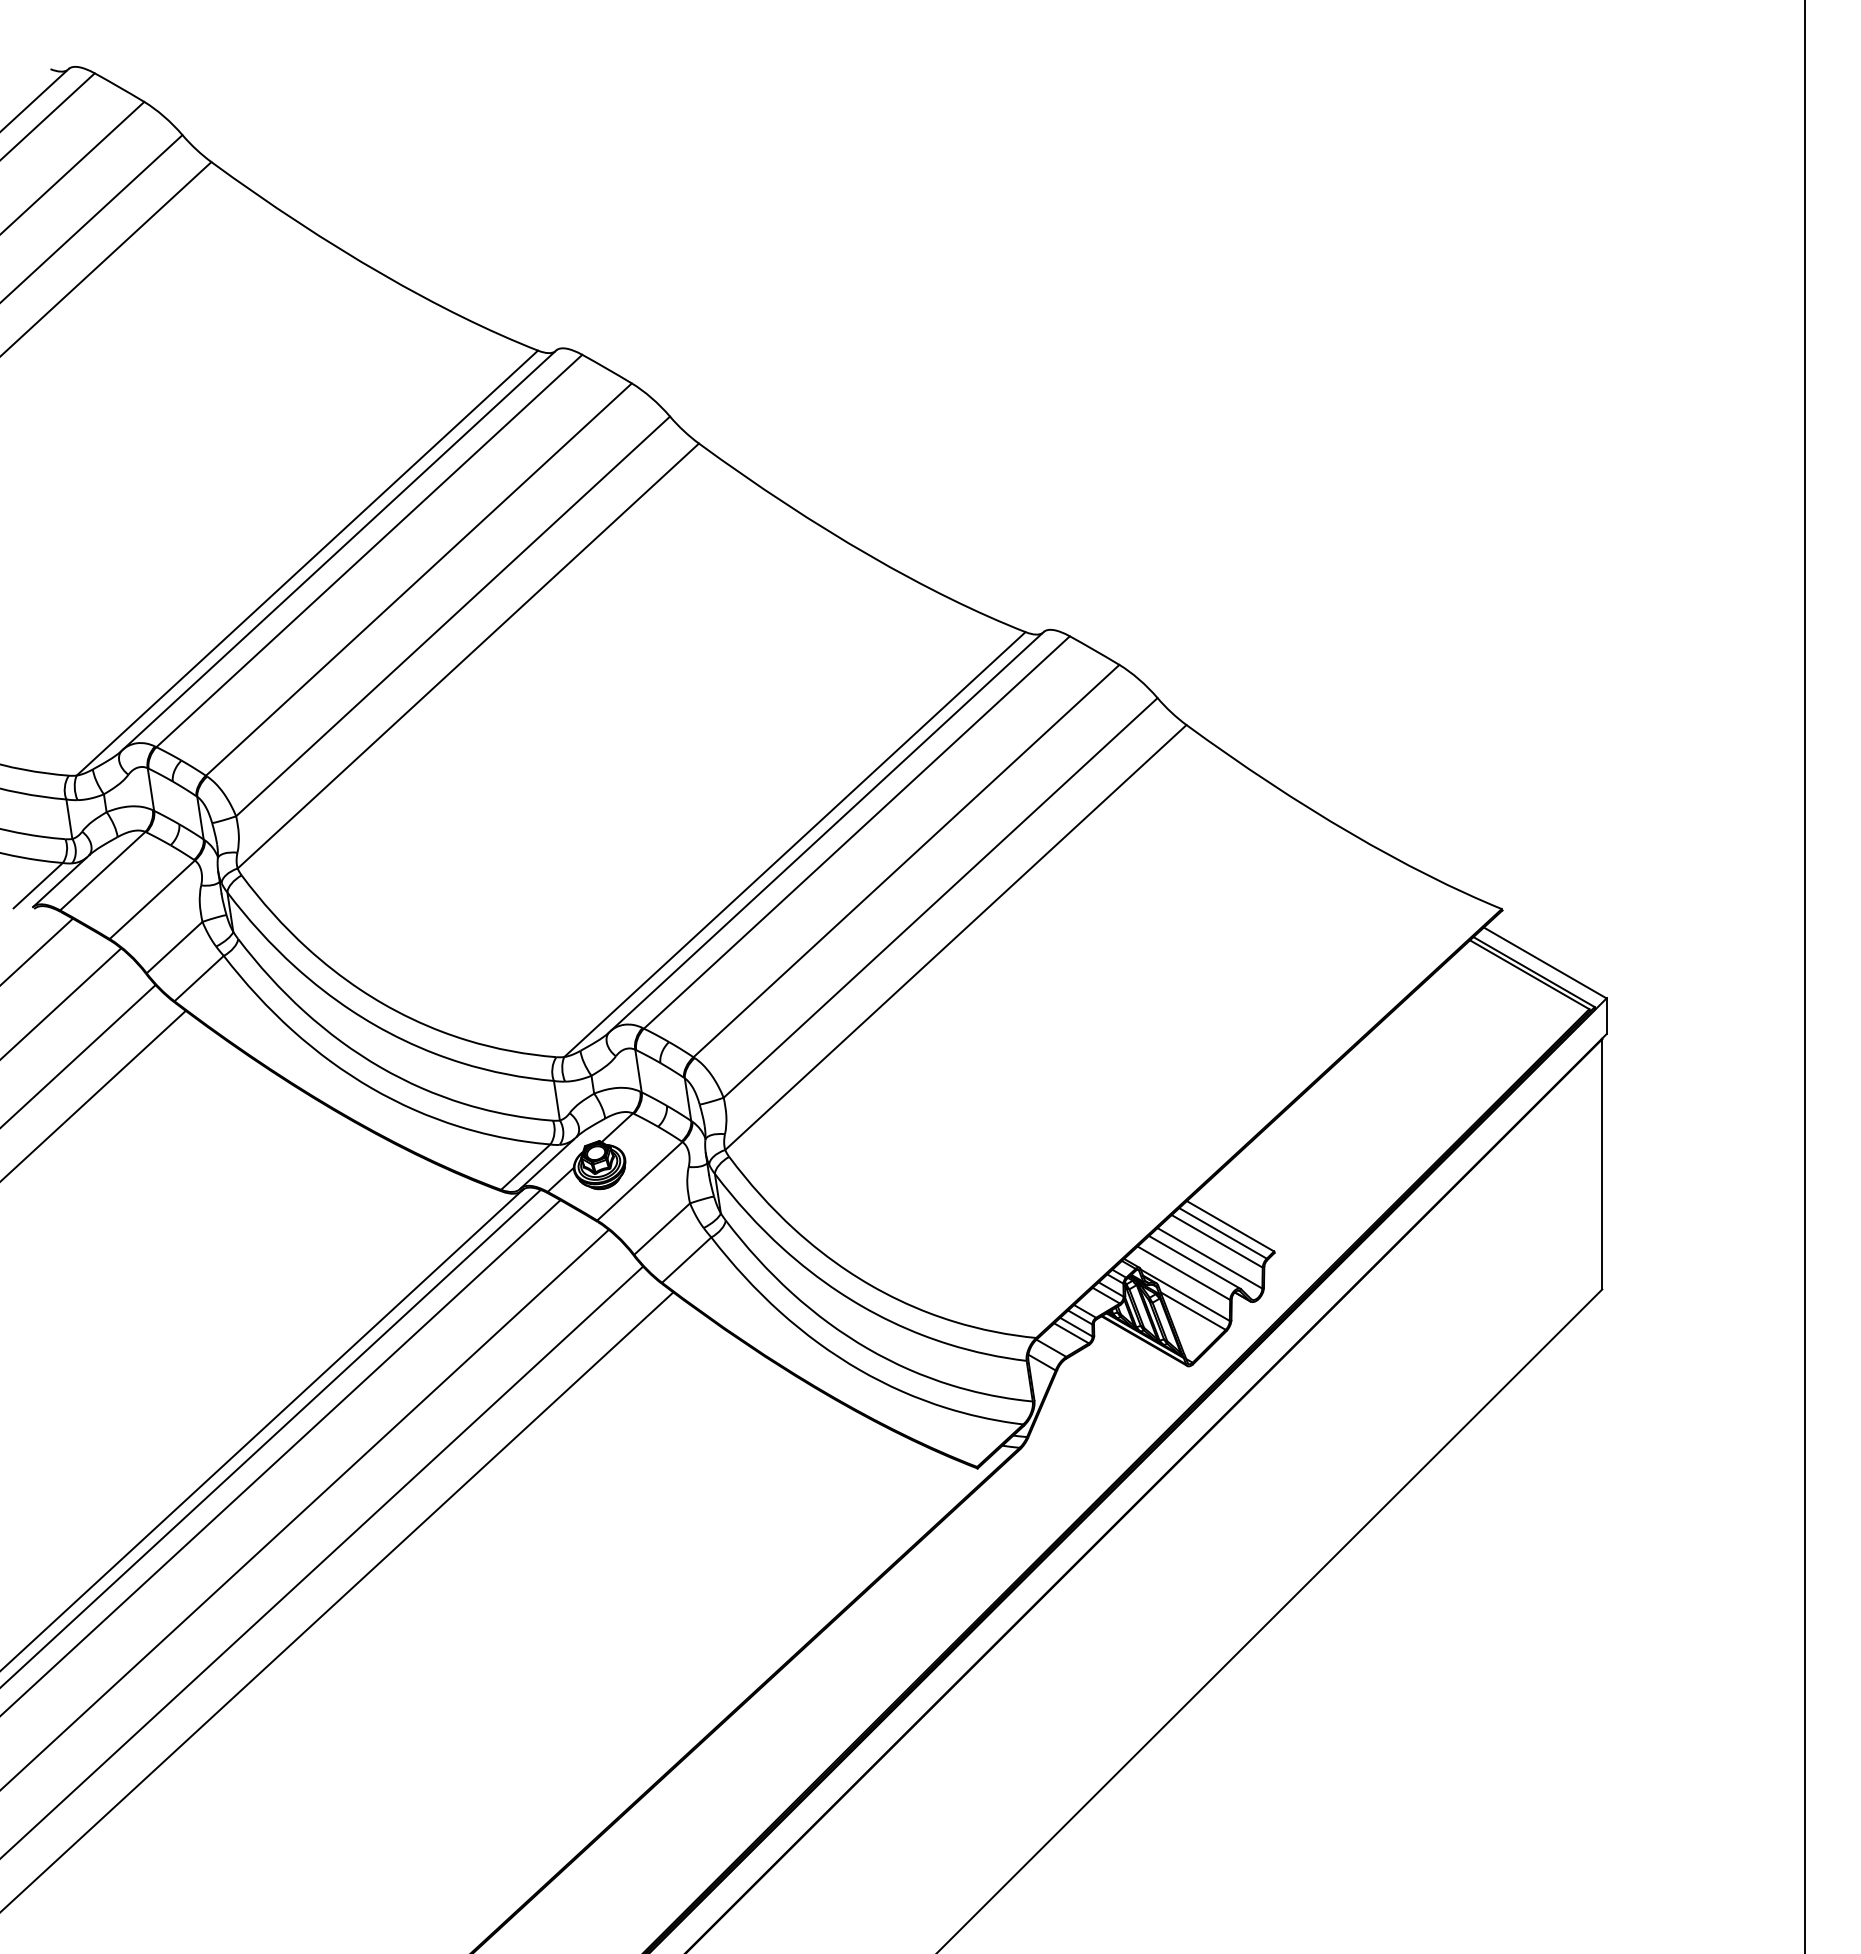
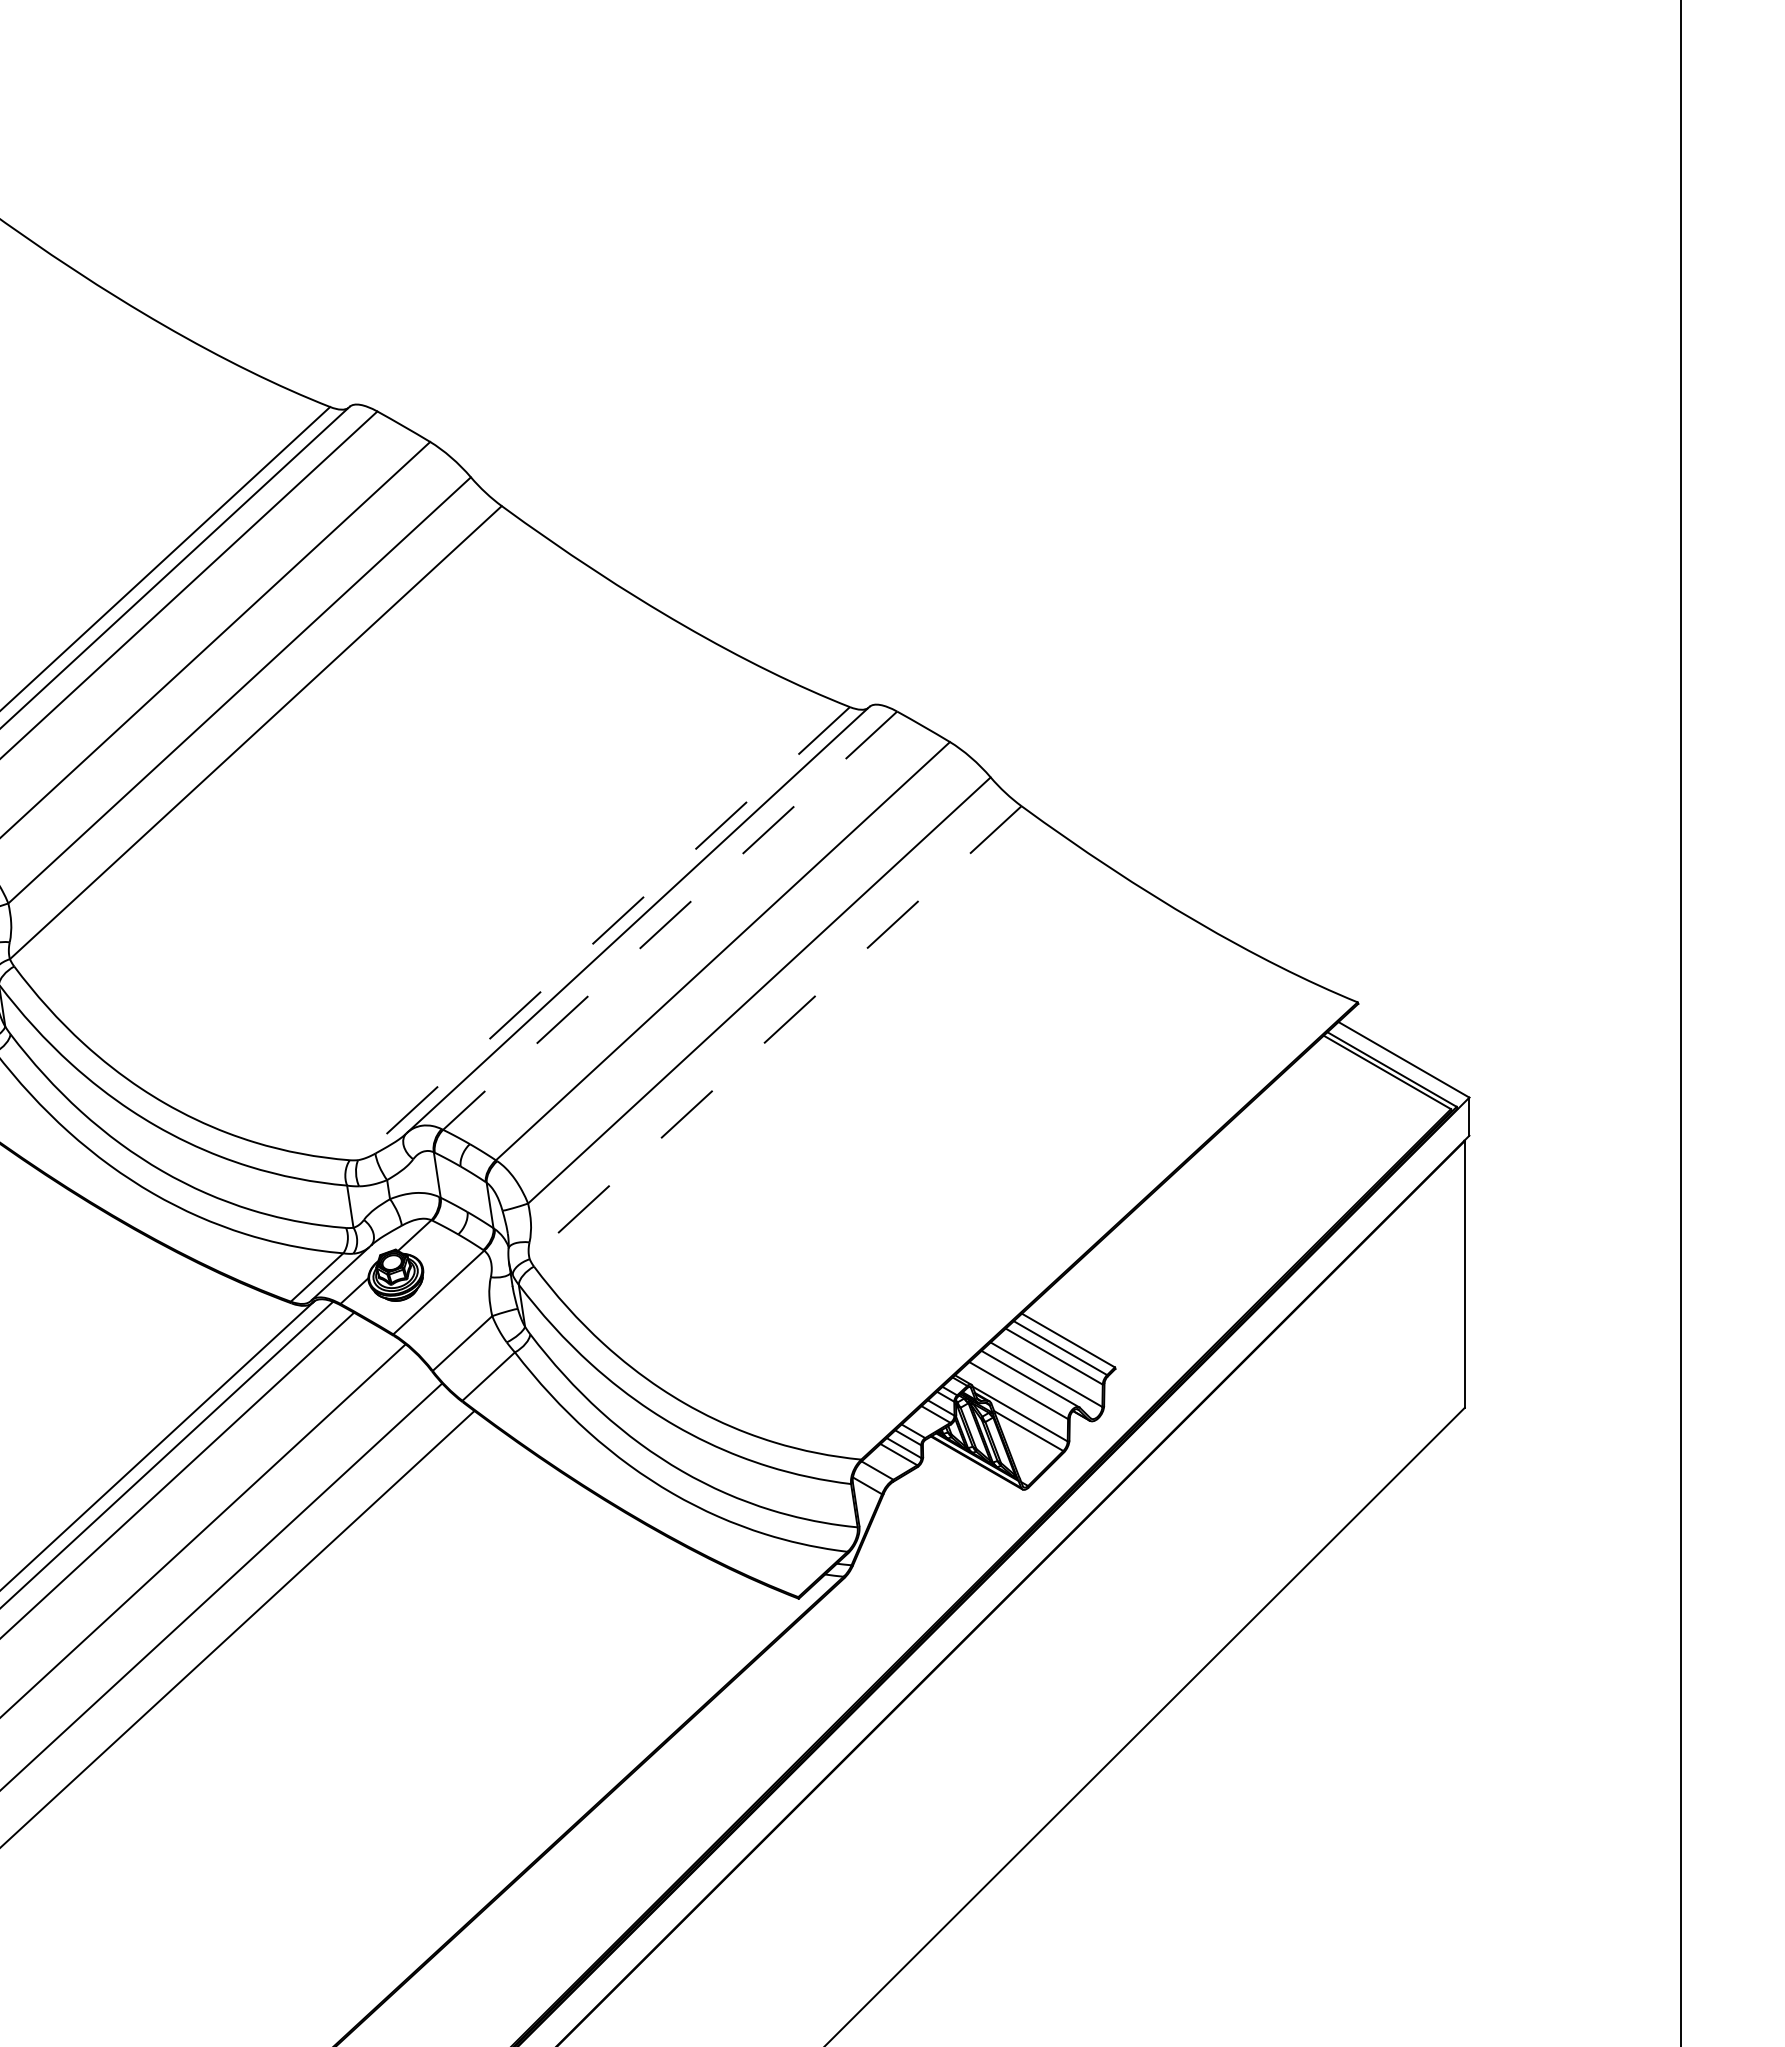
line: (856, 832) -> (669, 920), solid -> dashed
line: (794, 844) -> (603, 933), solid -> dashed
line: (955, 937) -> (775, 1032), solid -> dashed

